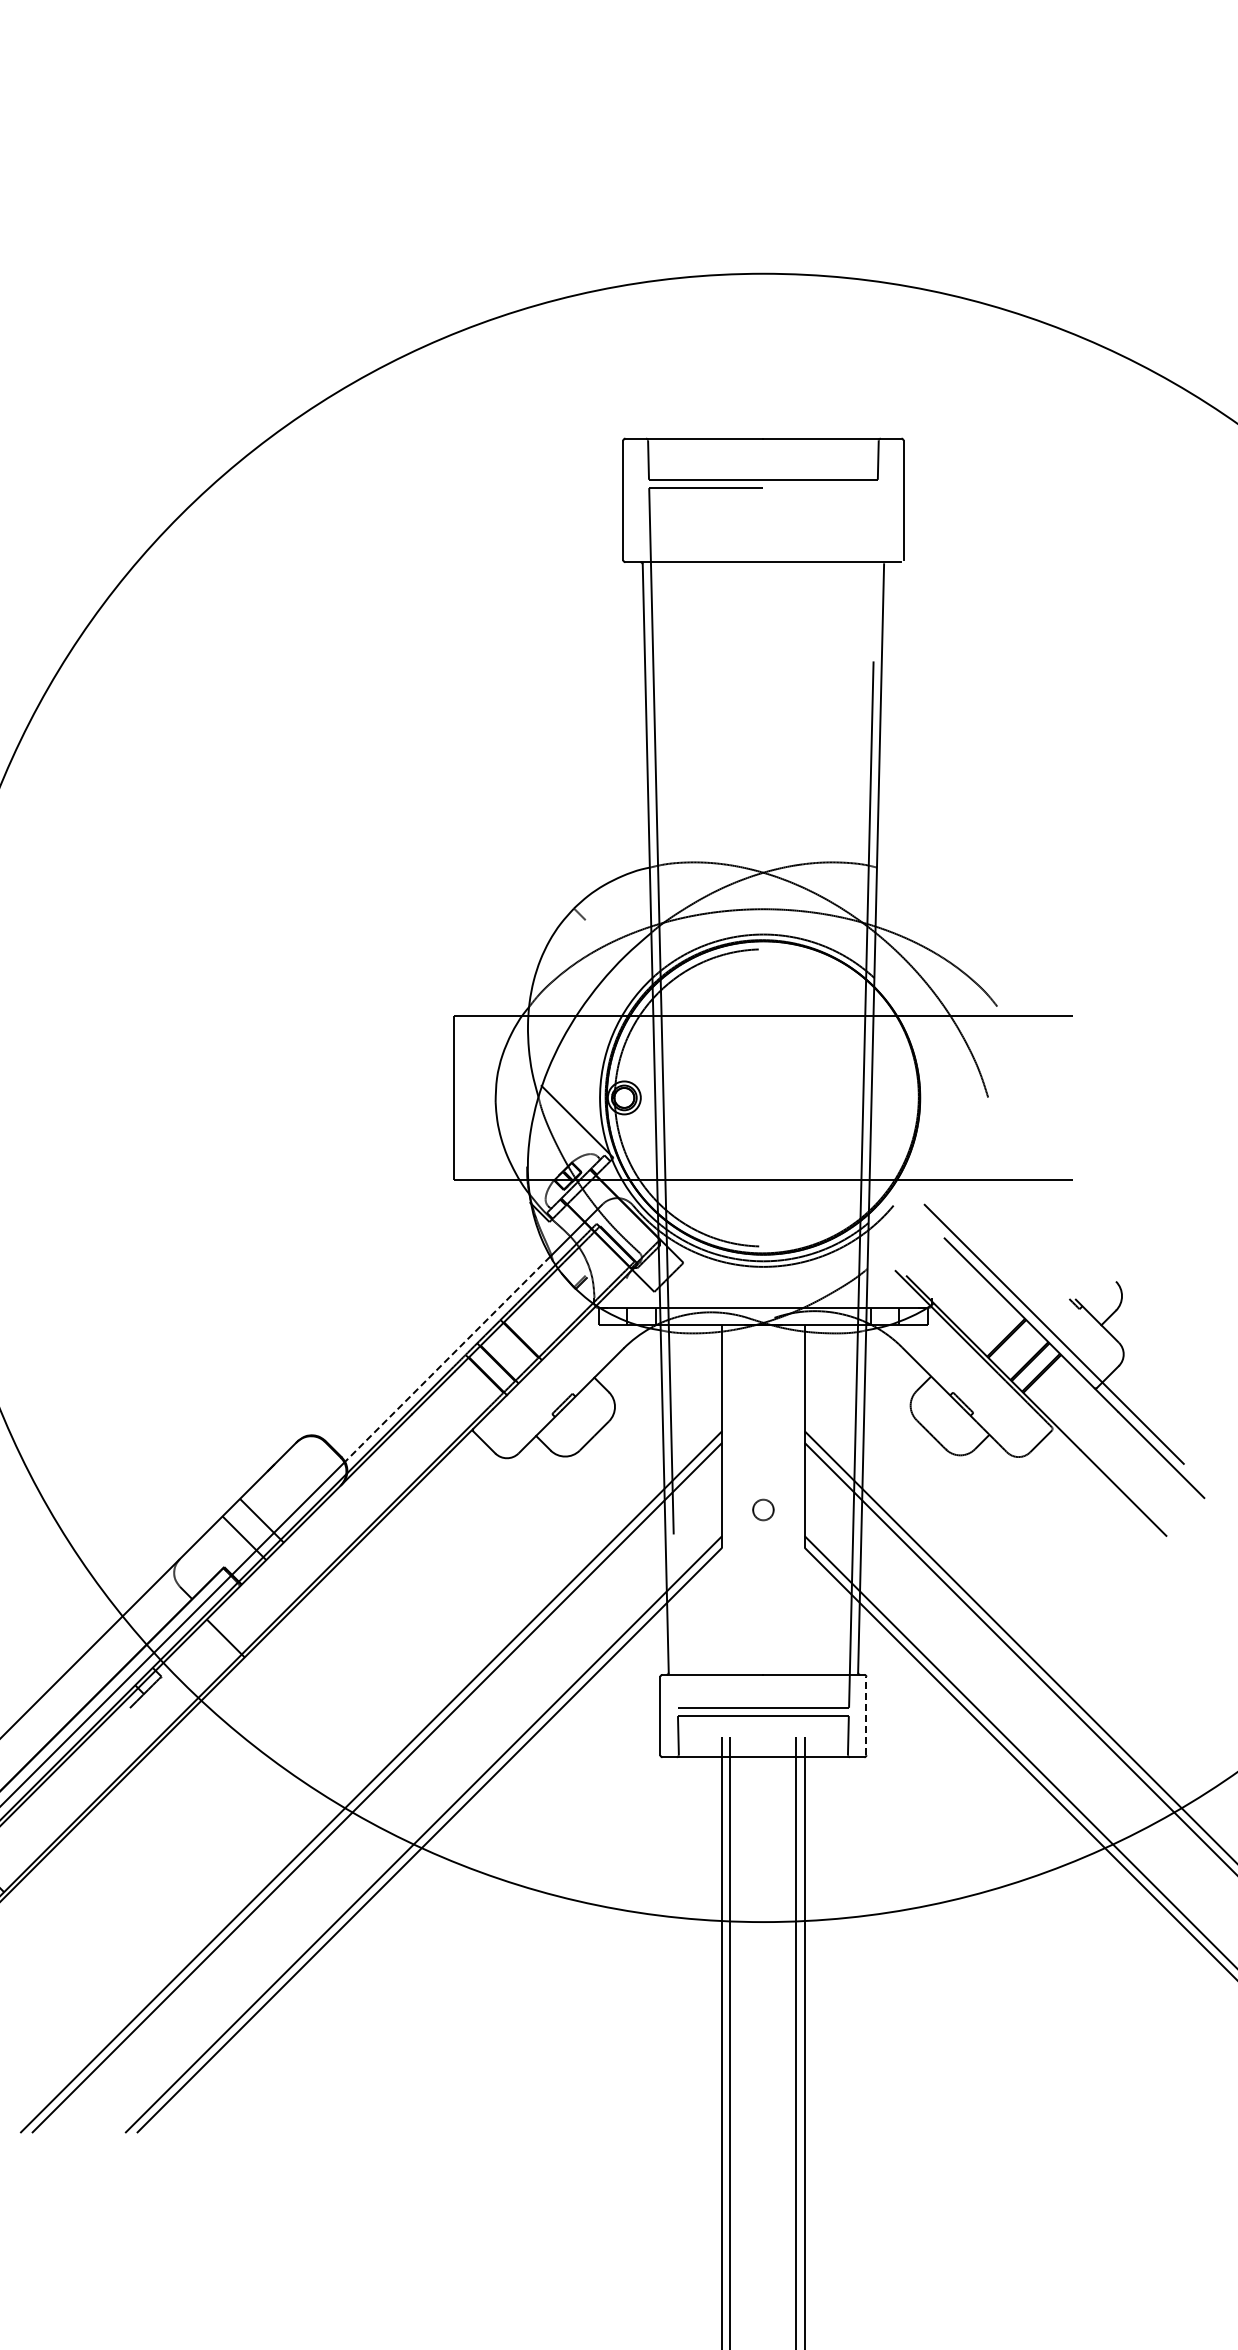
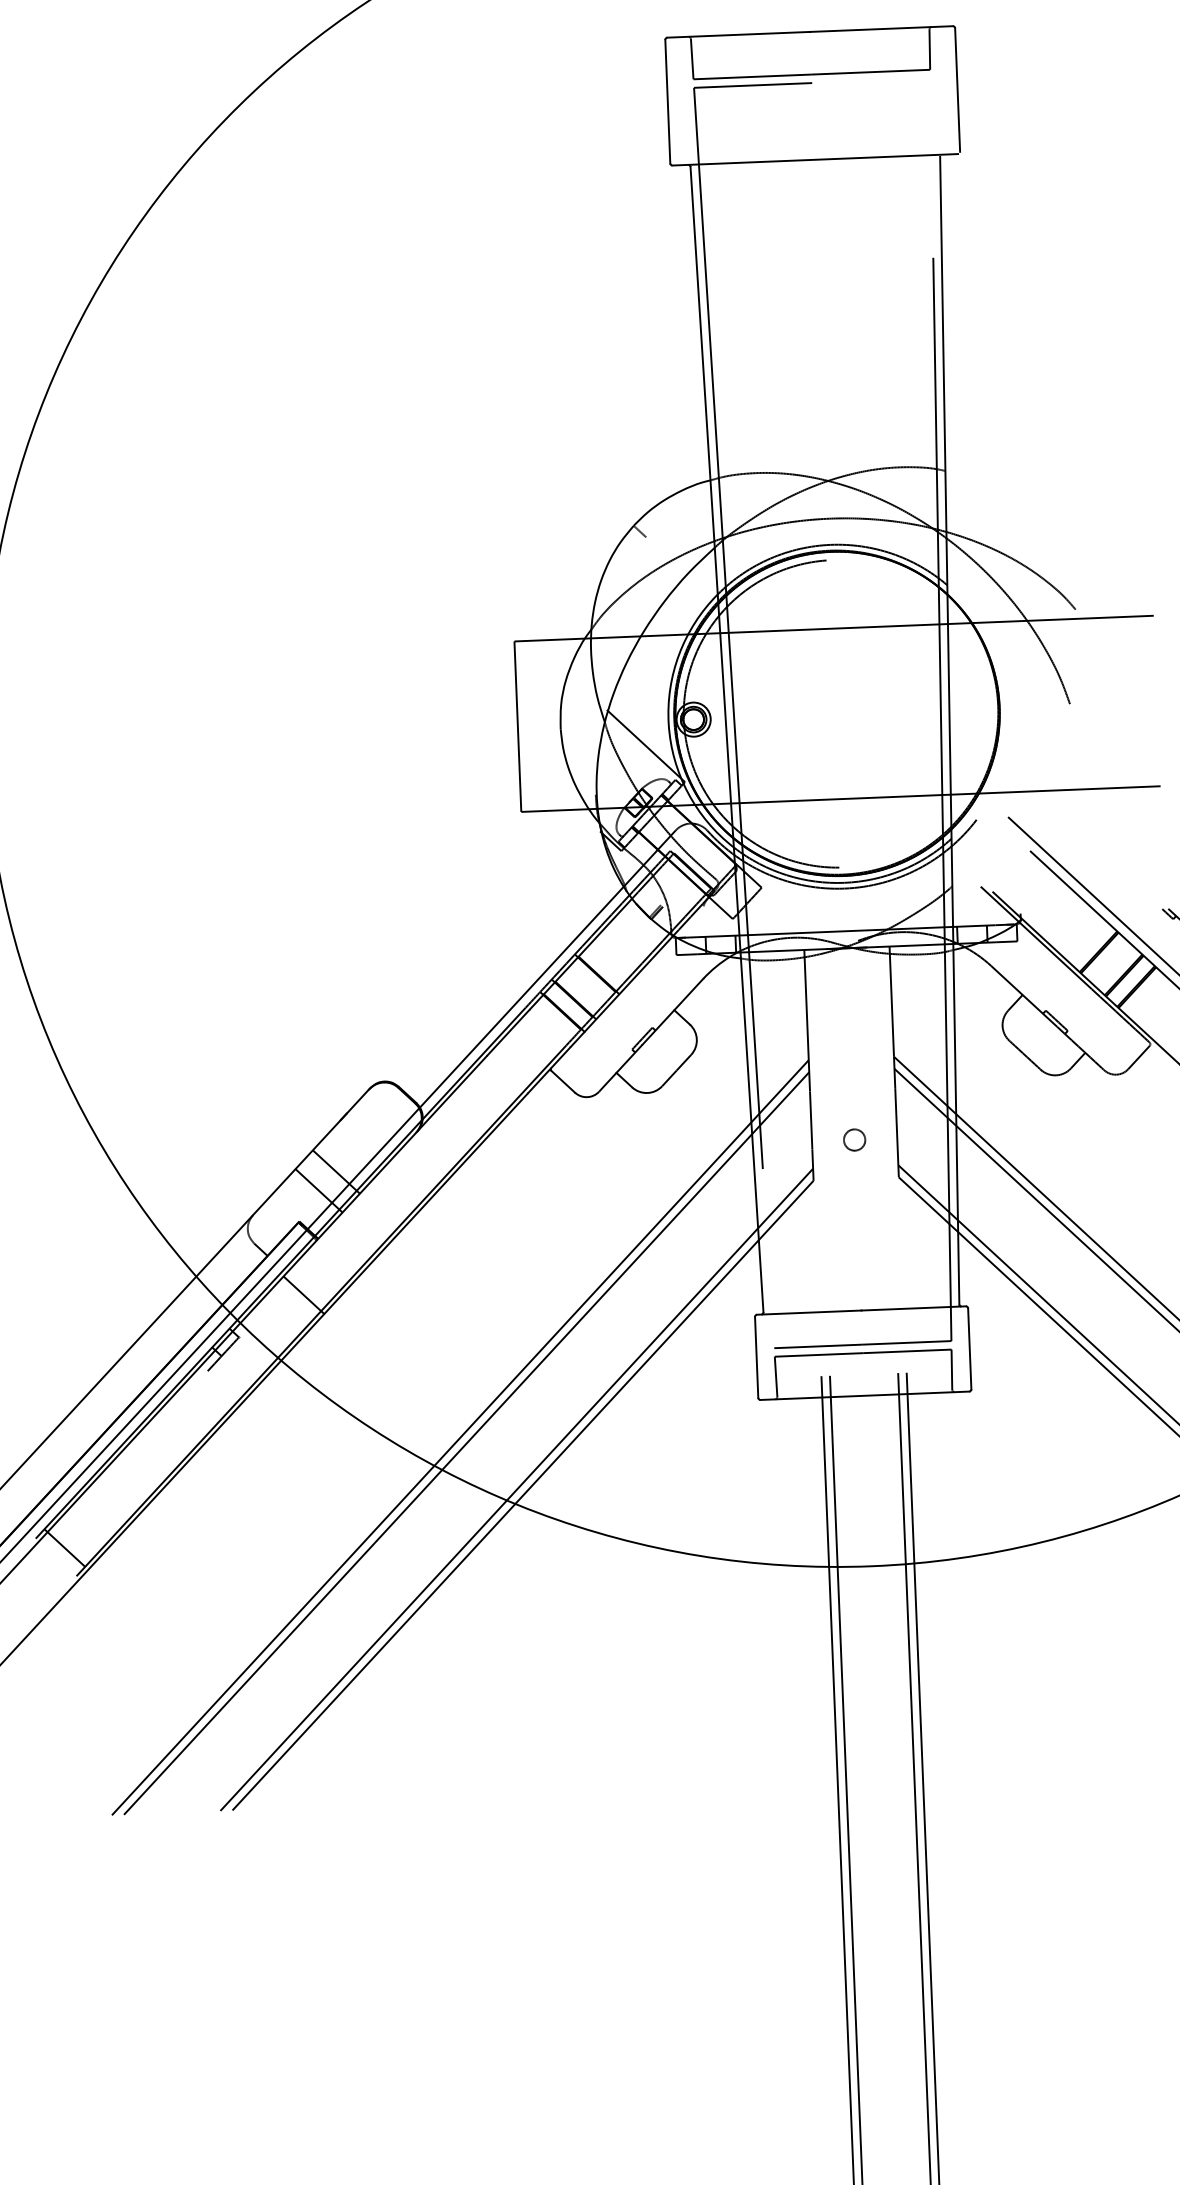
line: (447, 1359) -> (521, 997), dashed -> solid
line: (866, 1715) -> (969, 1348), dashed -> solid

